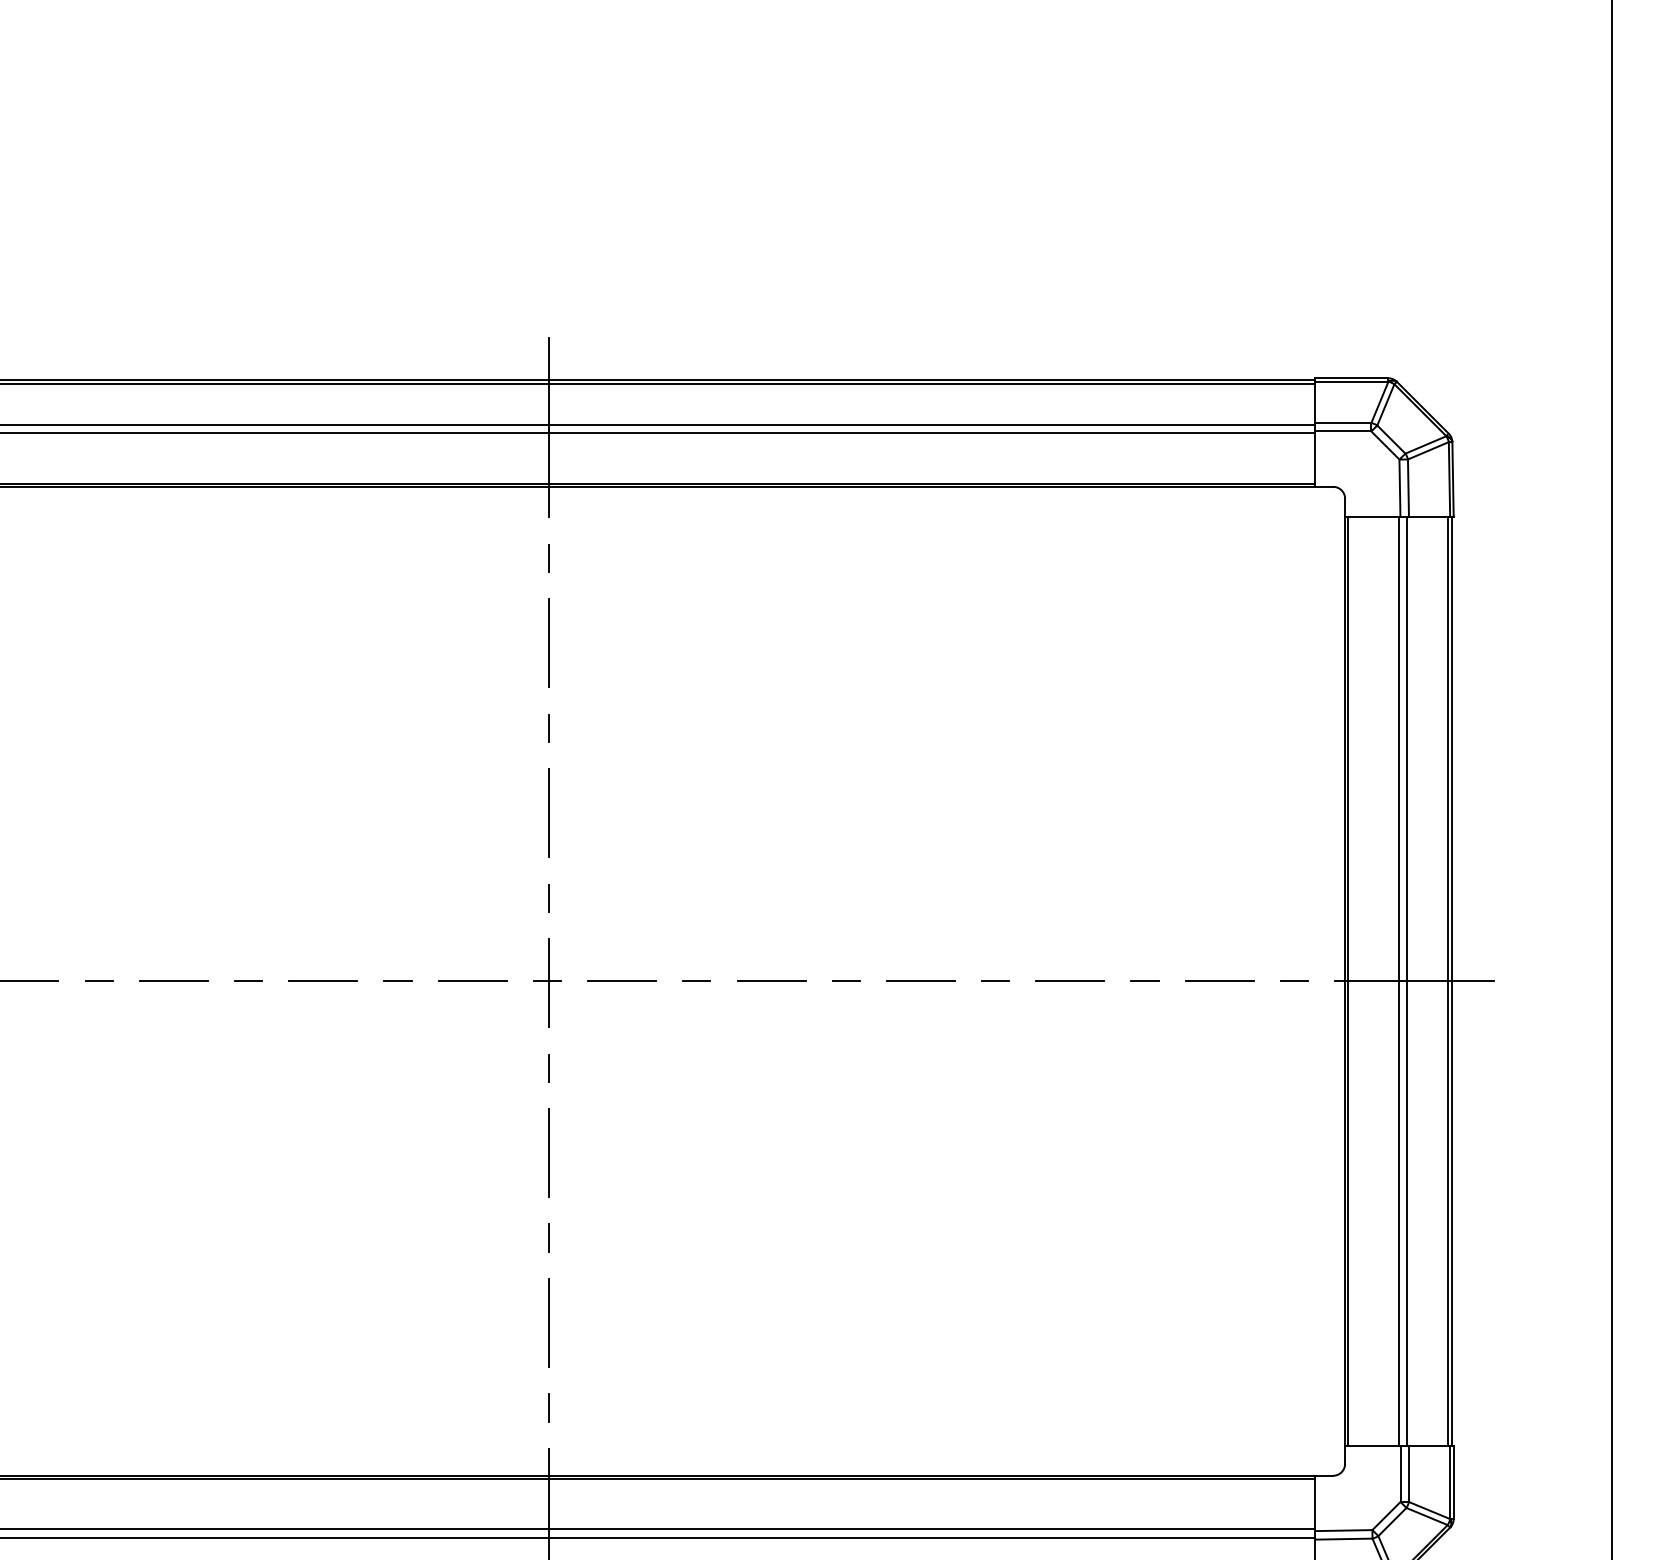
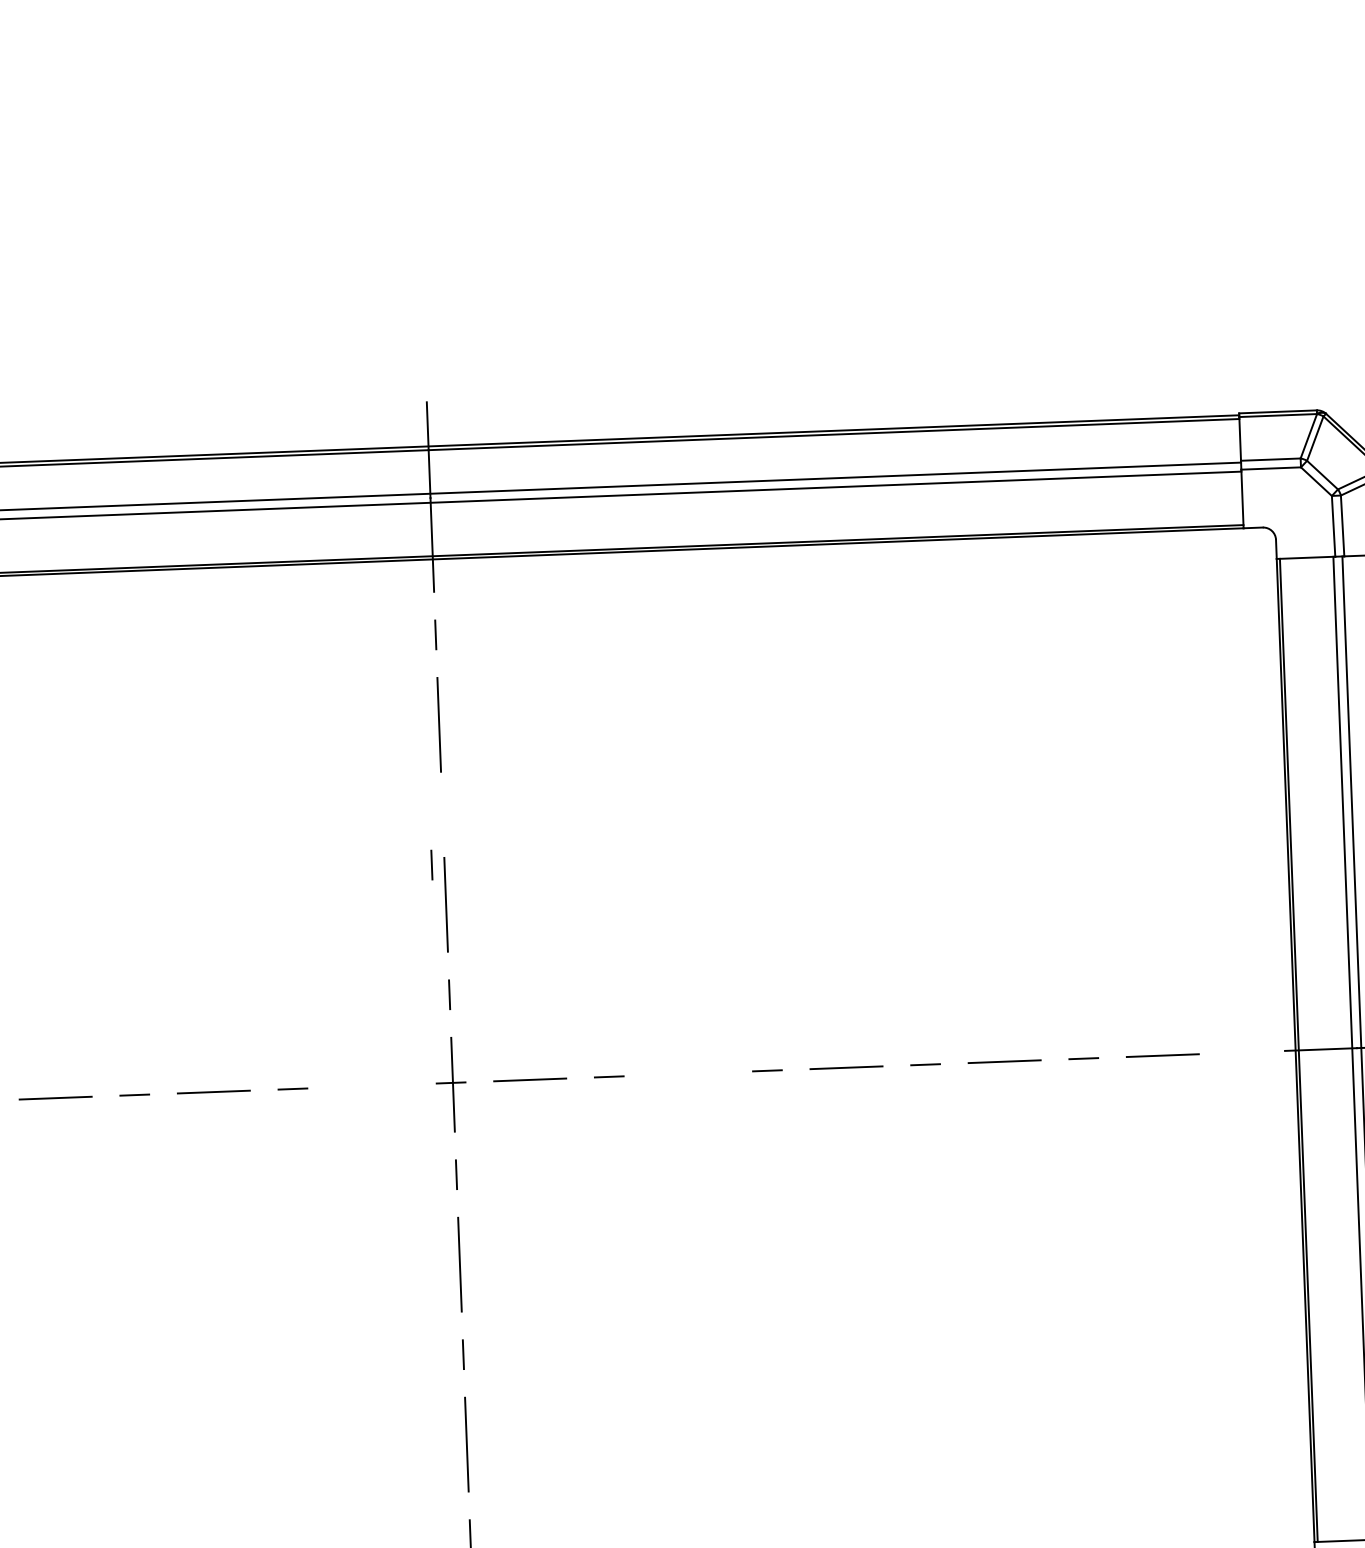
line: (548, 728) -> (431, 865), moved
line: (771, 980) -> (688, 1072), removed
line: (472, 981) -> (371, 1086), removed
line: (1293, 981) -> (1240, 1052), removed

